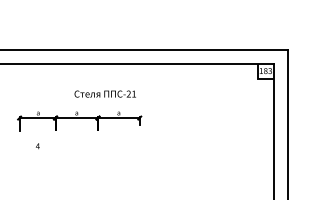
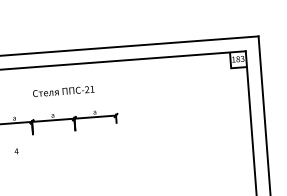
text: (104, 93) -> (62, 90), moved

